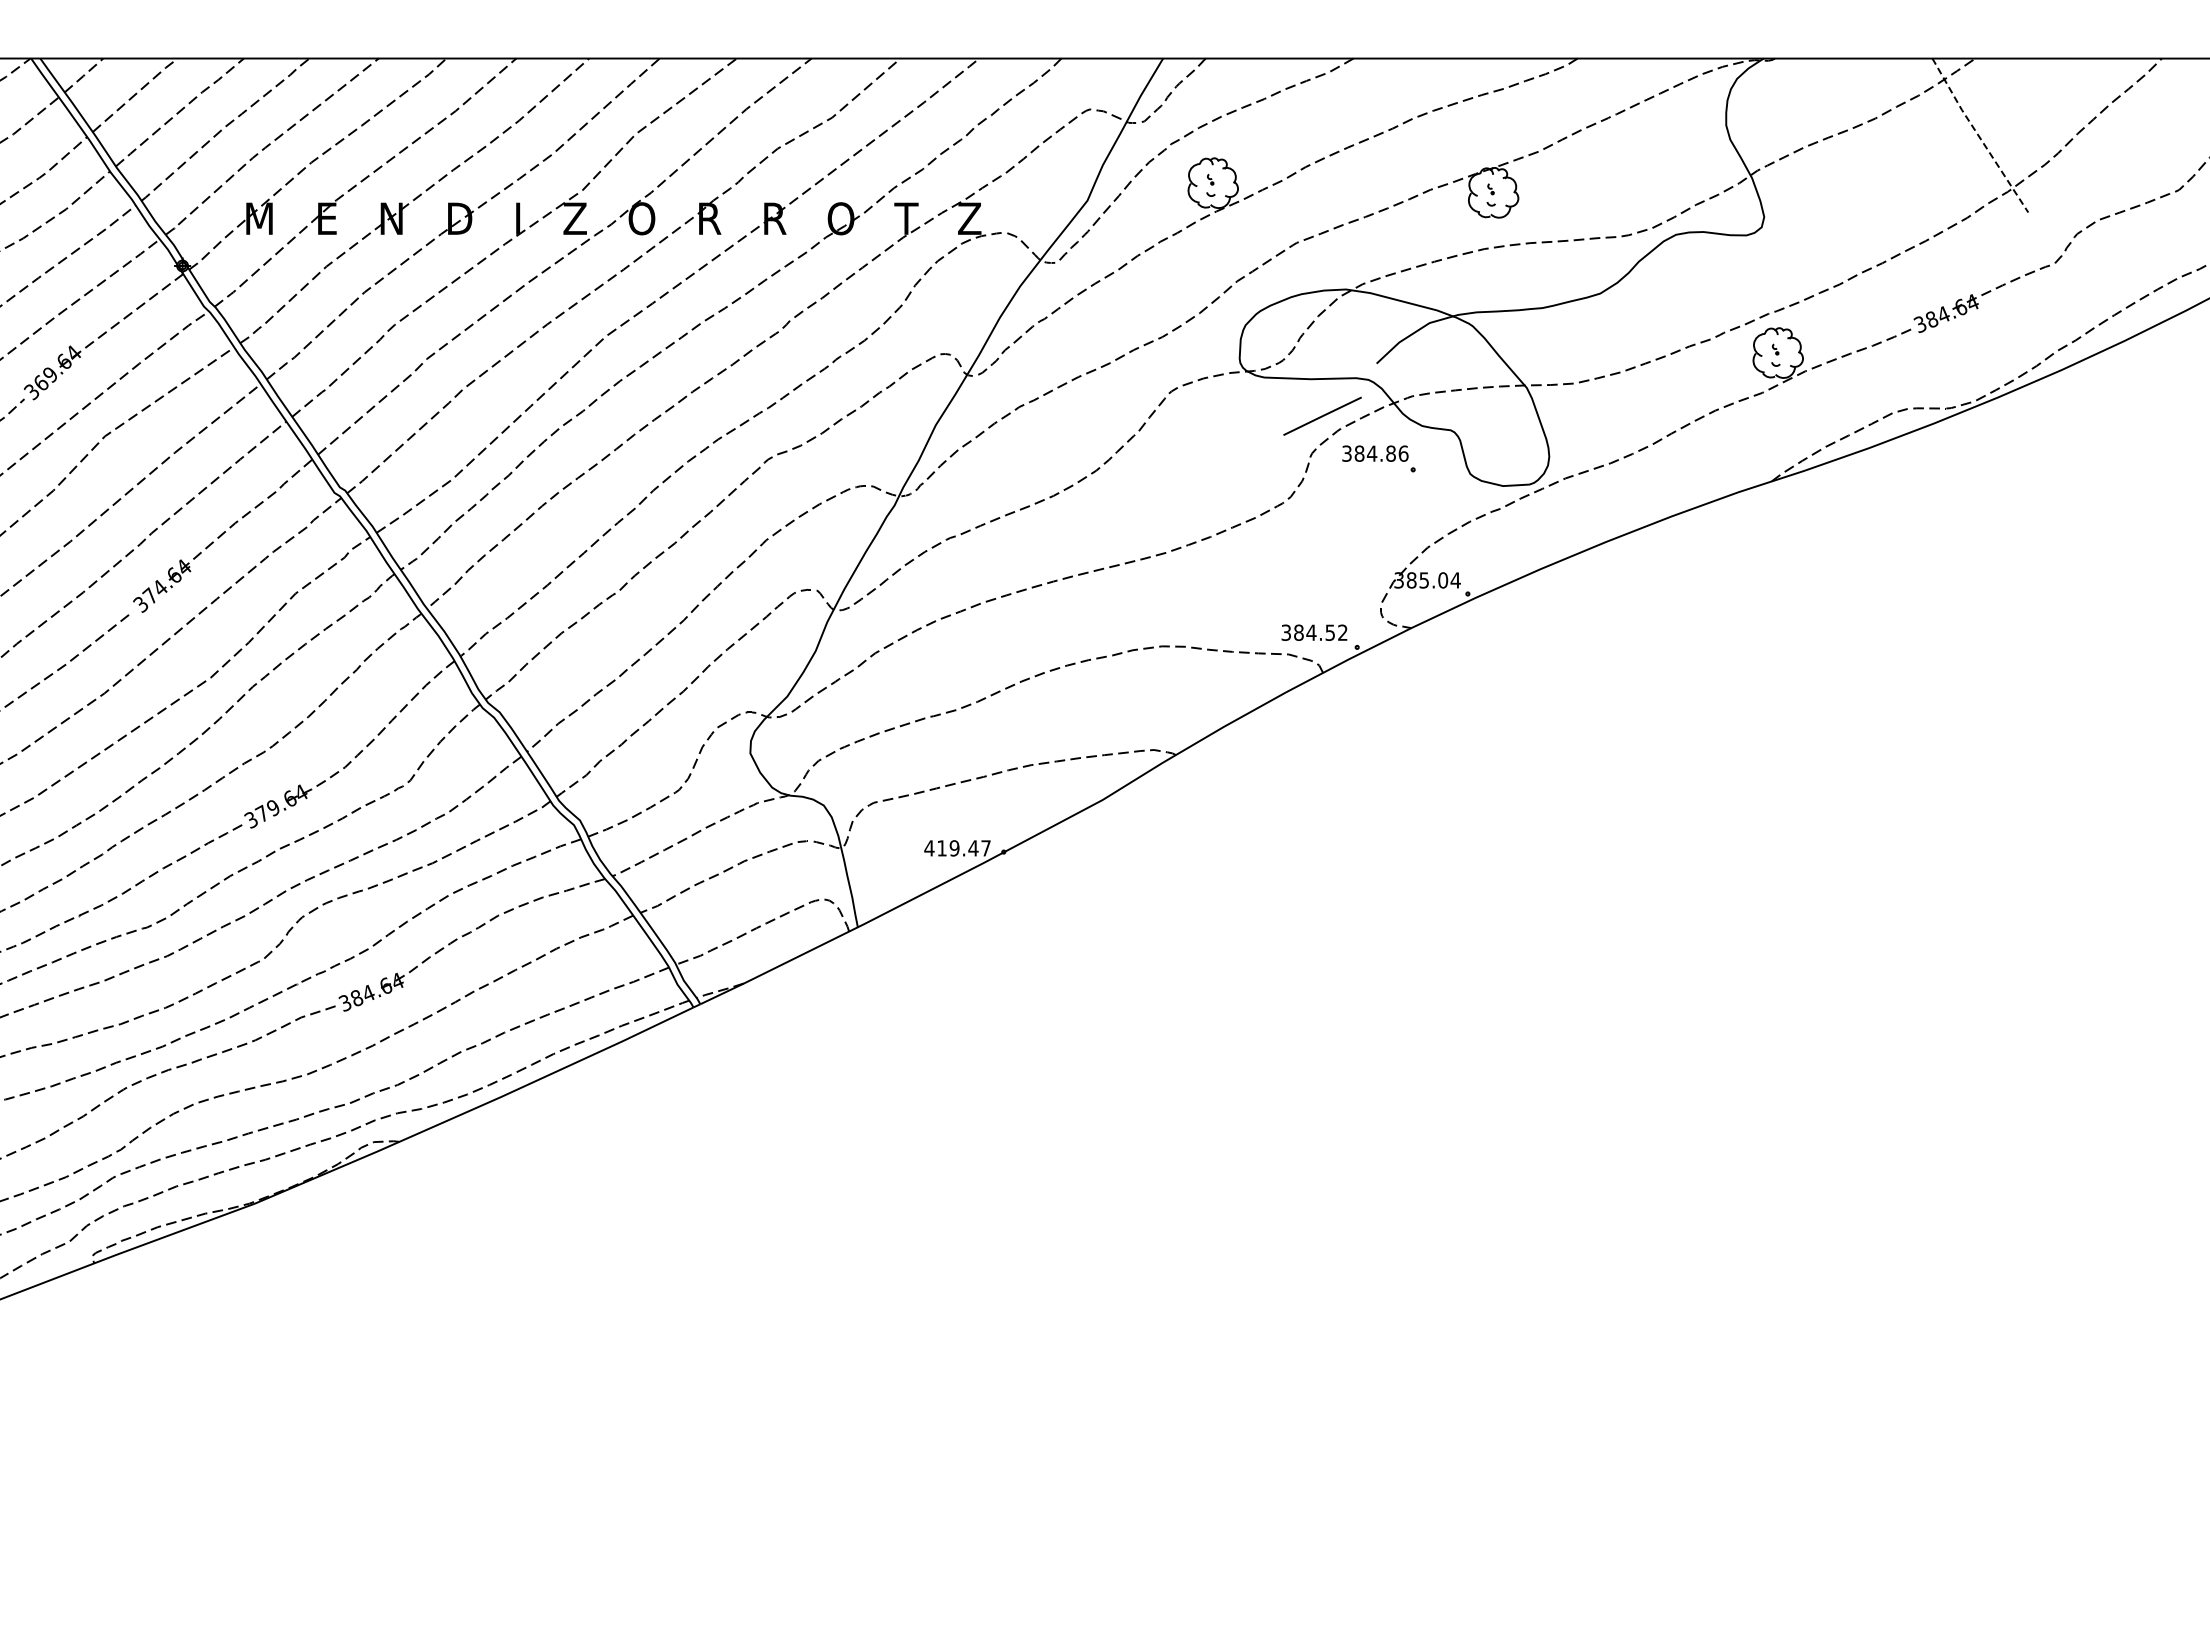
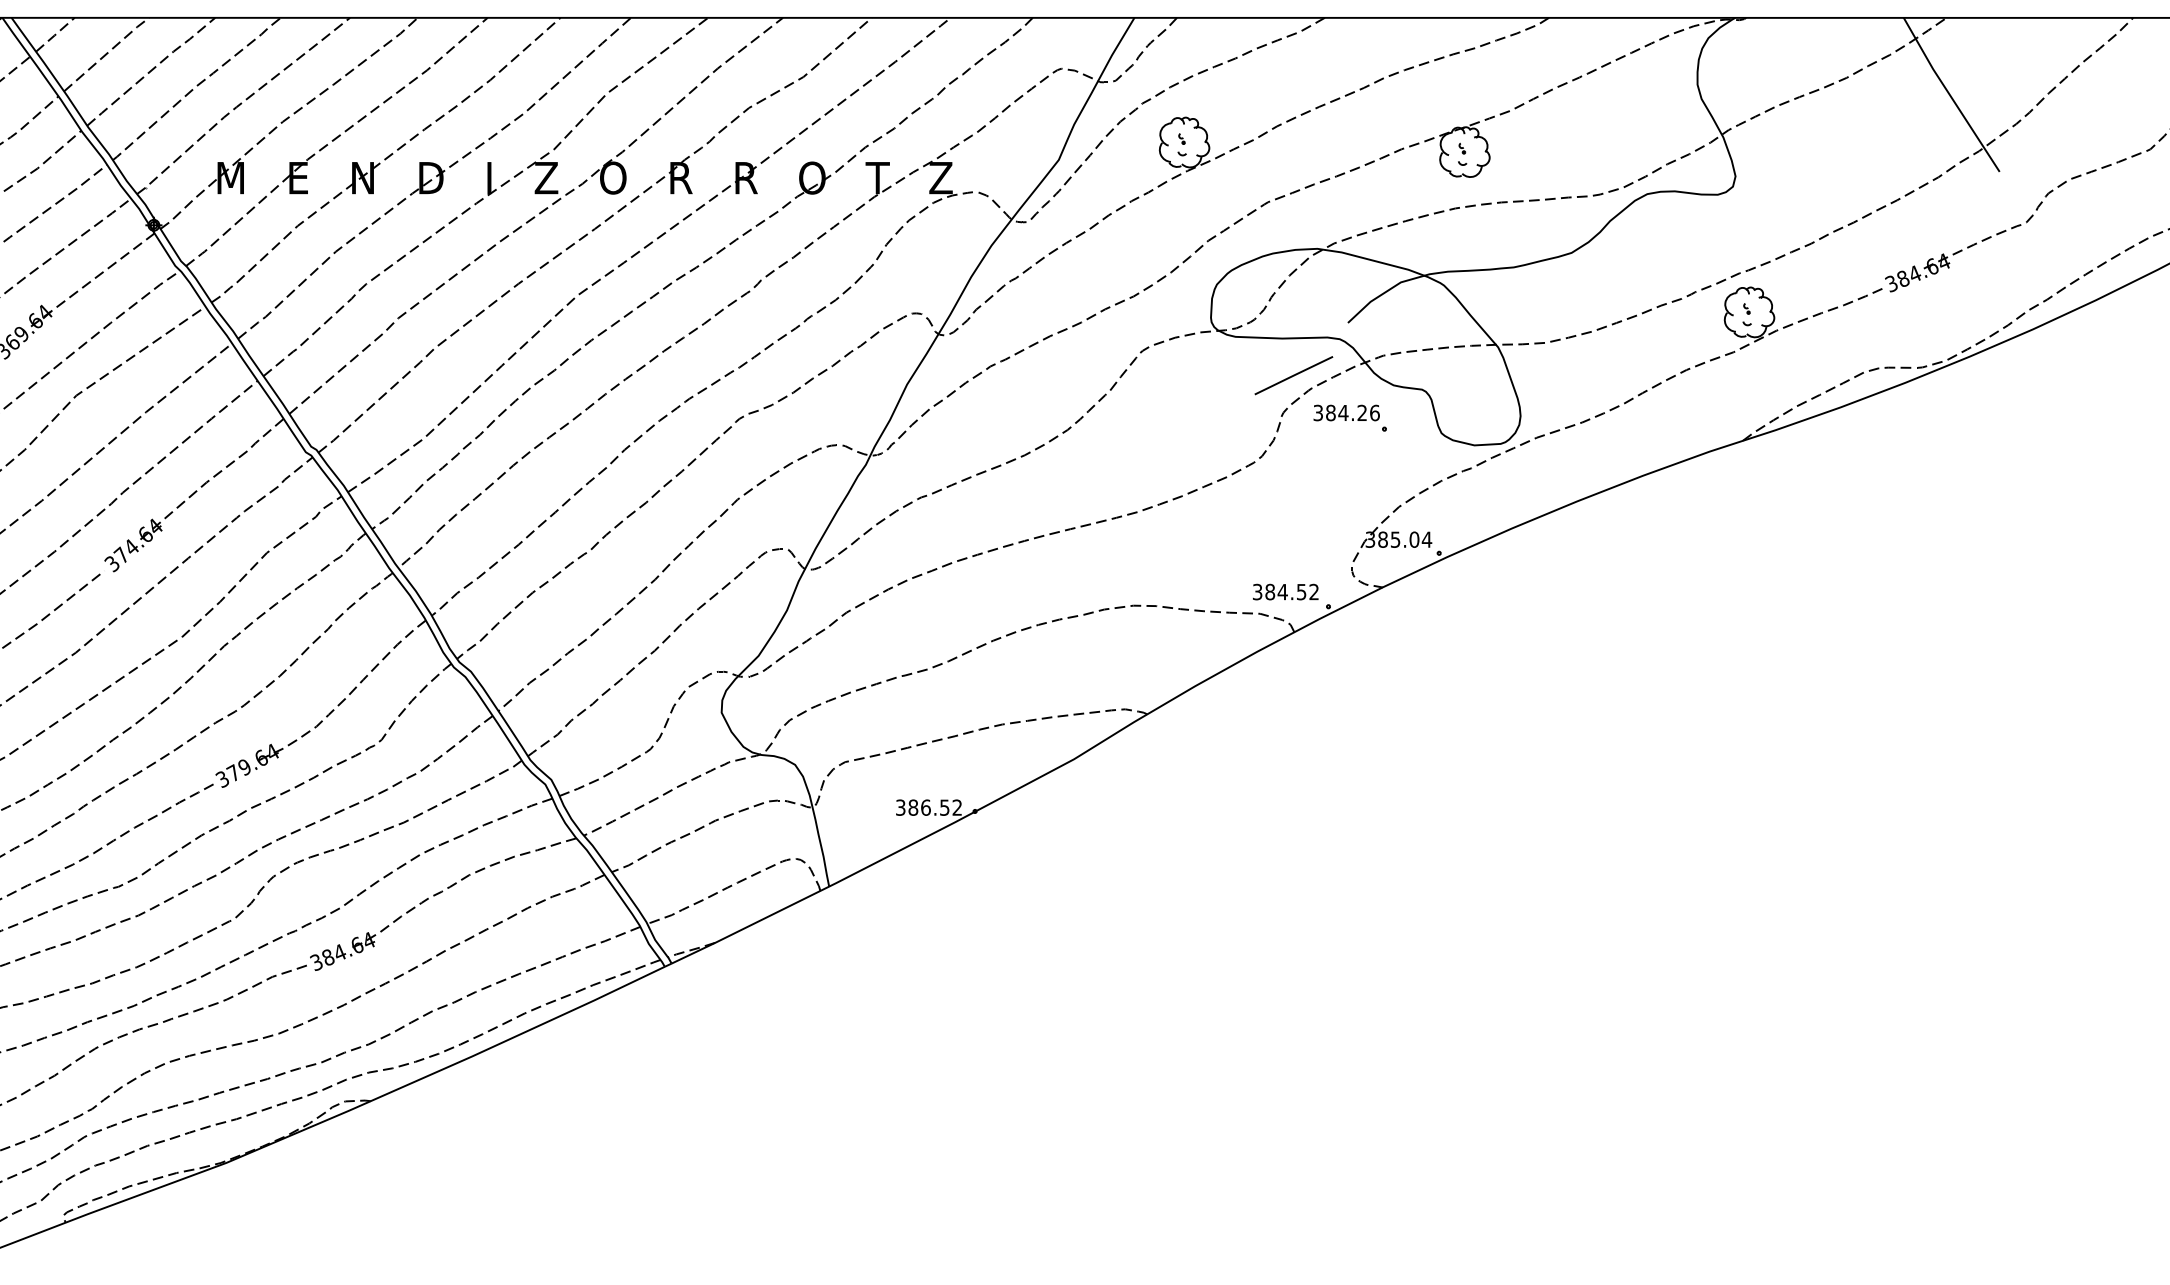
line: (1978, 135) -> (1949, 94), dashed -> solid
text: (1390, 453) -> (1361, 412), 384.86 -> 384.26
text: (957, 848) -> (928, 807), 419.47 -> 386.52

